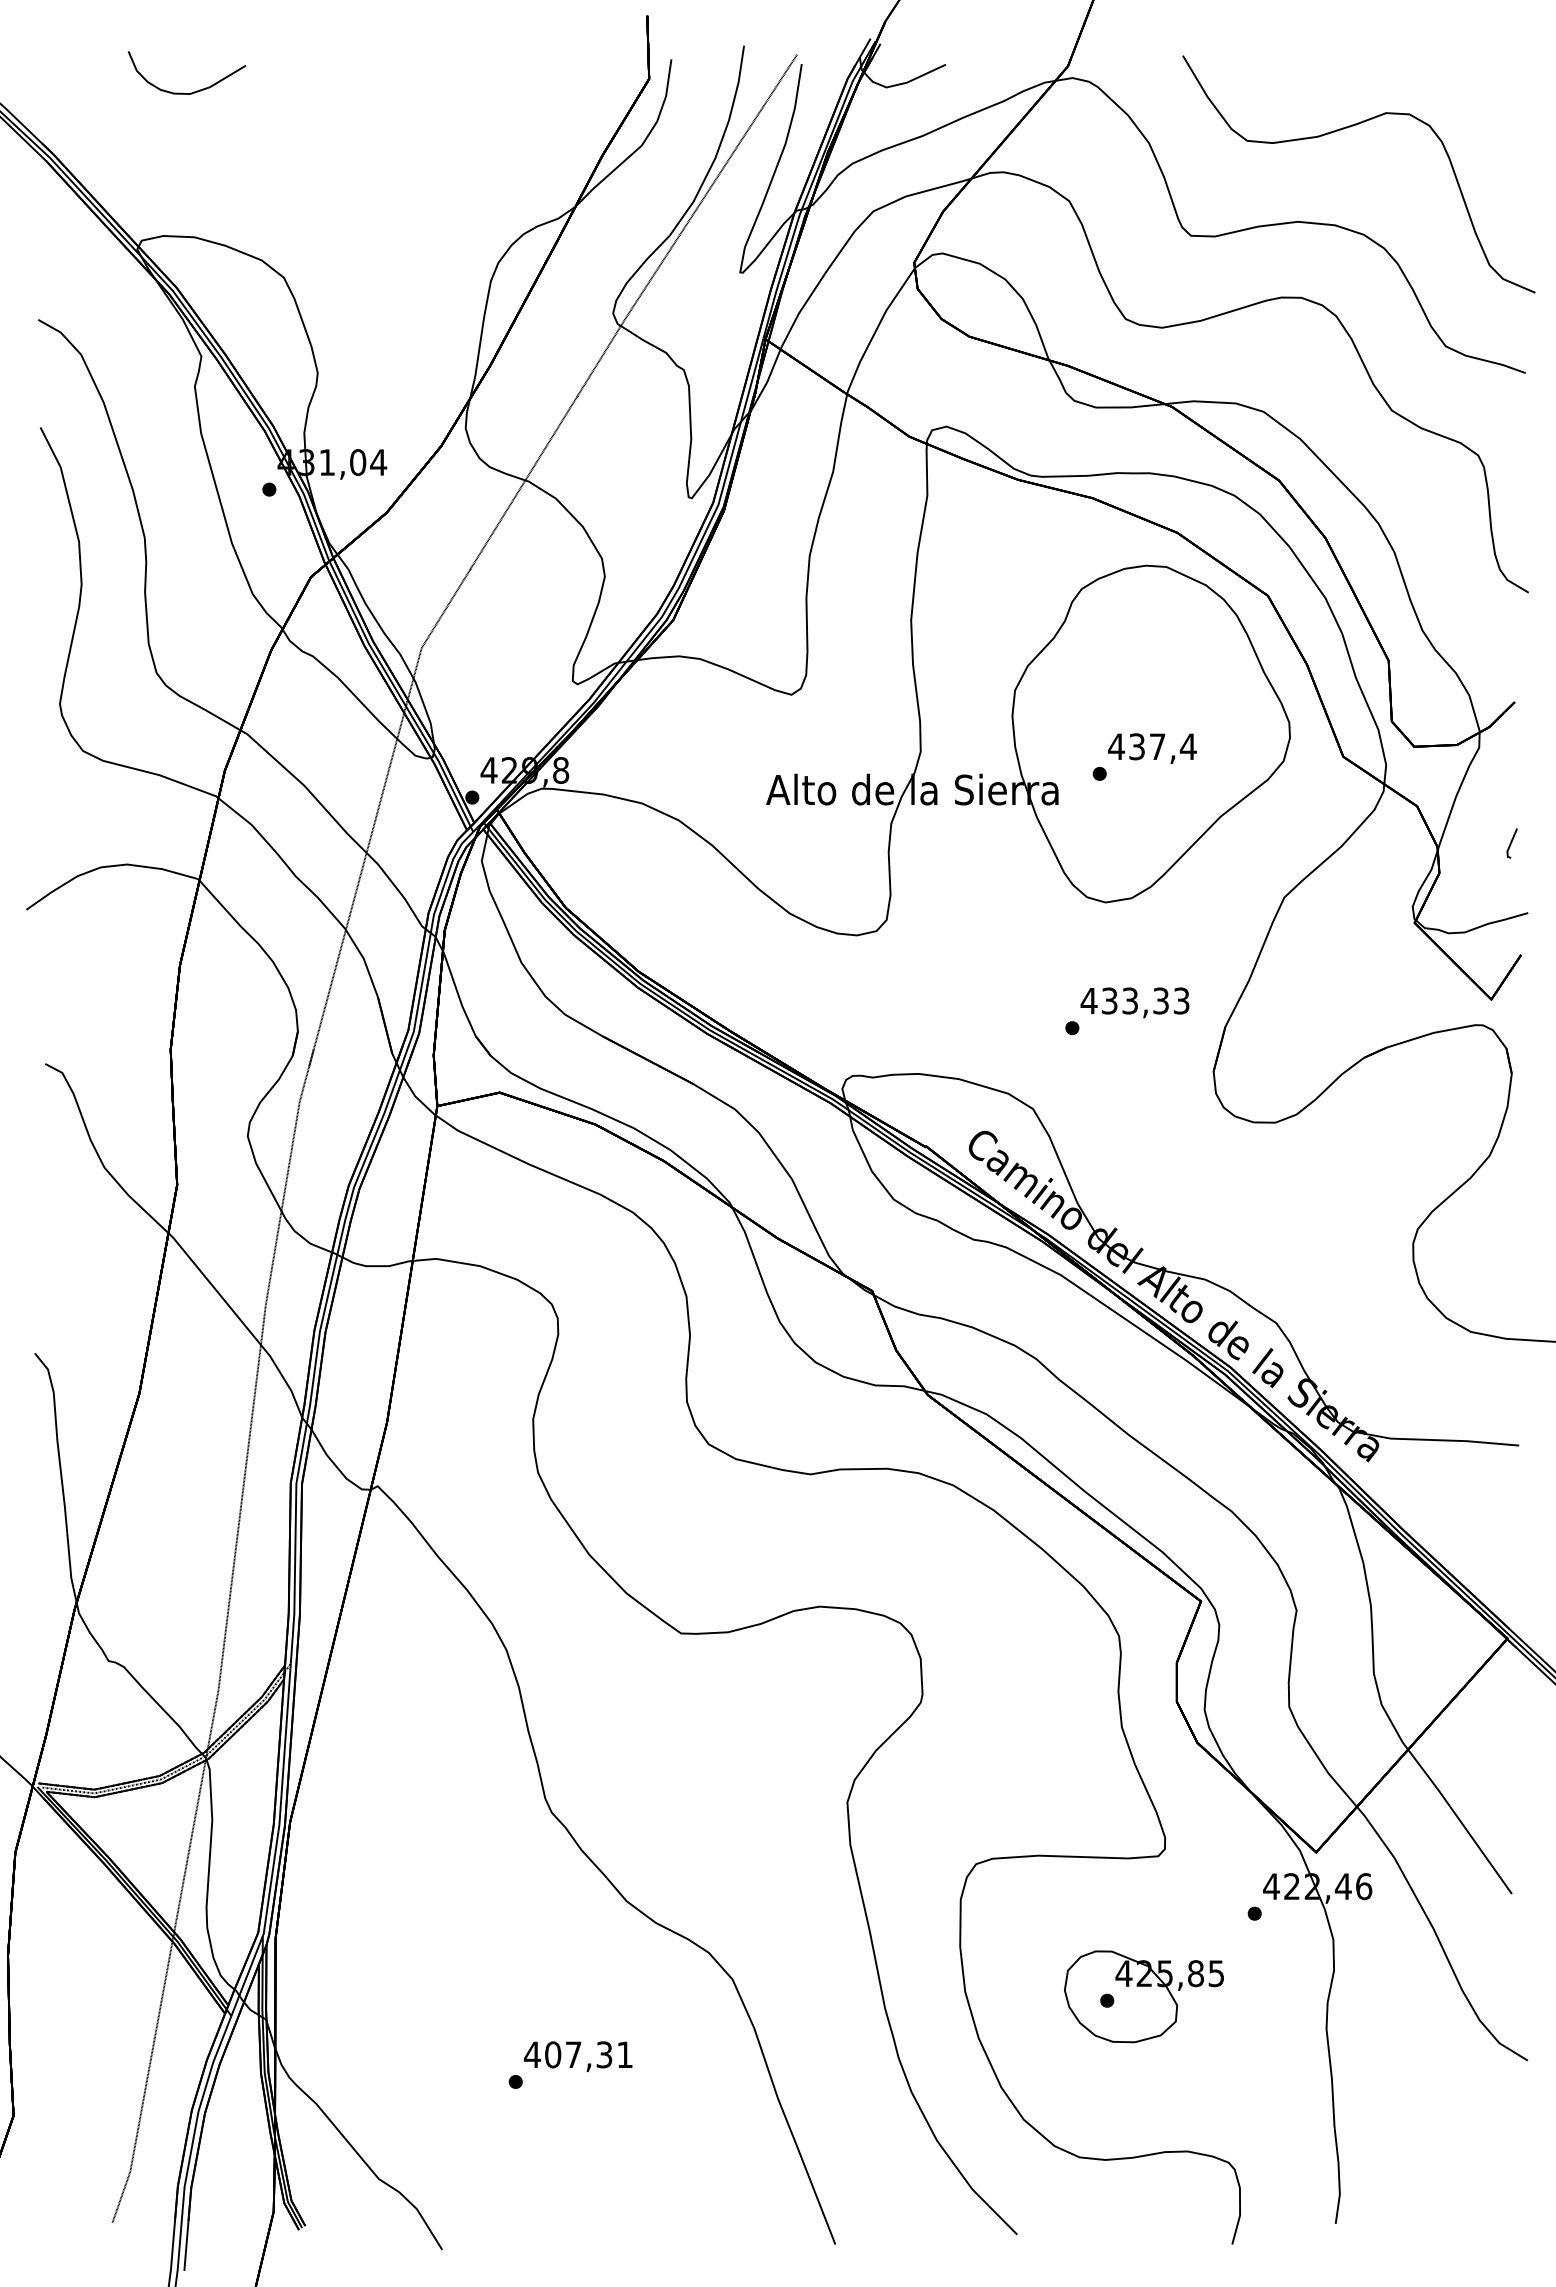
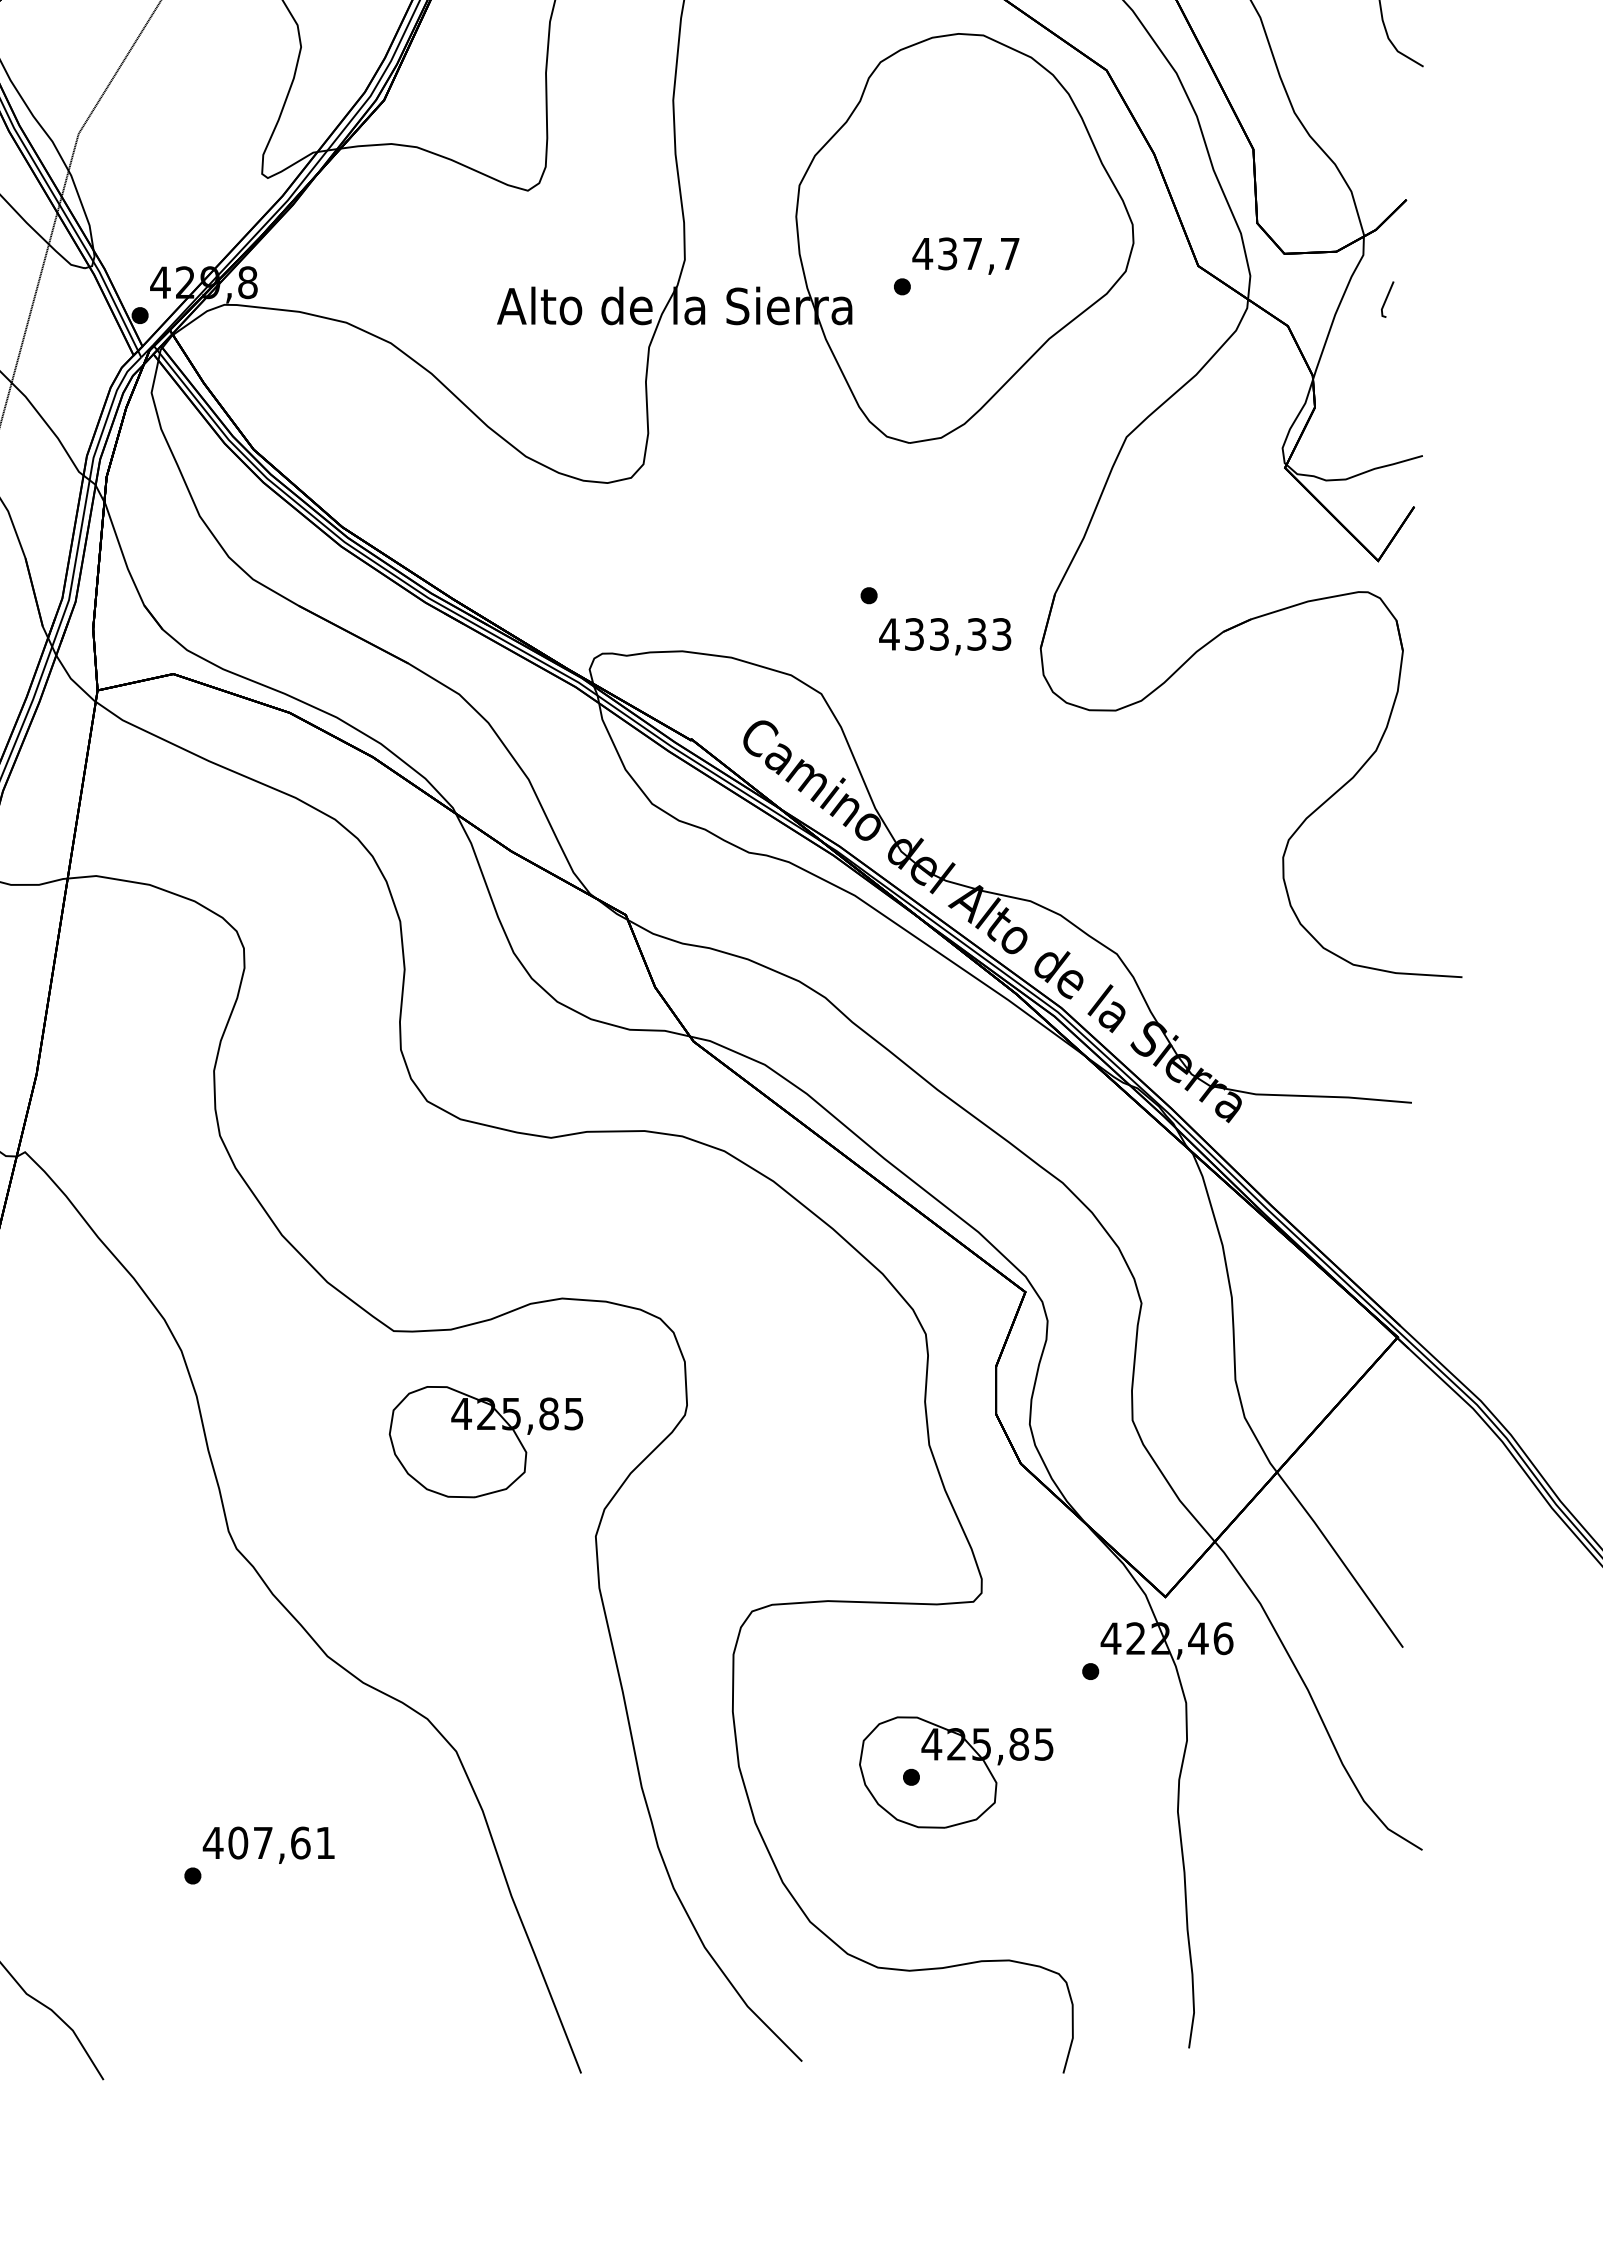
text: (1187, 746) -> (1008, 253), 437,4 -> 437,7
line: (1511, 843) -> (1386, 299), moved
text: (1134, 1002) -> (944, 636), moved
part: (756, 1724) -> (485, 1441), added
text: (604, 2054) -> (300, 1842), 407,31 -> 407,61

